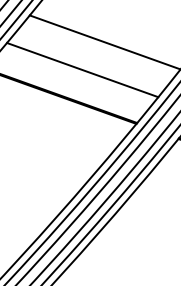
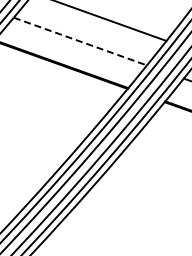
line: (82, 70) -> (80, 41), solid -> dashed

